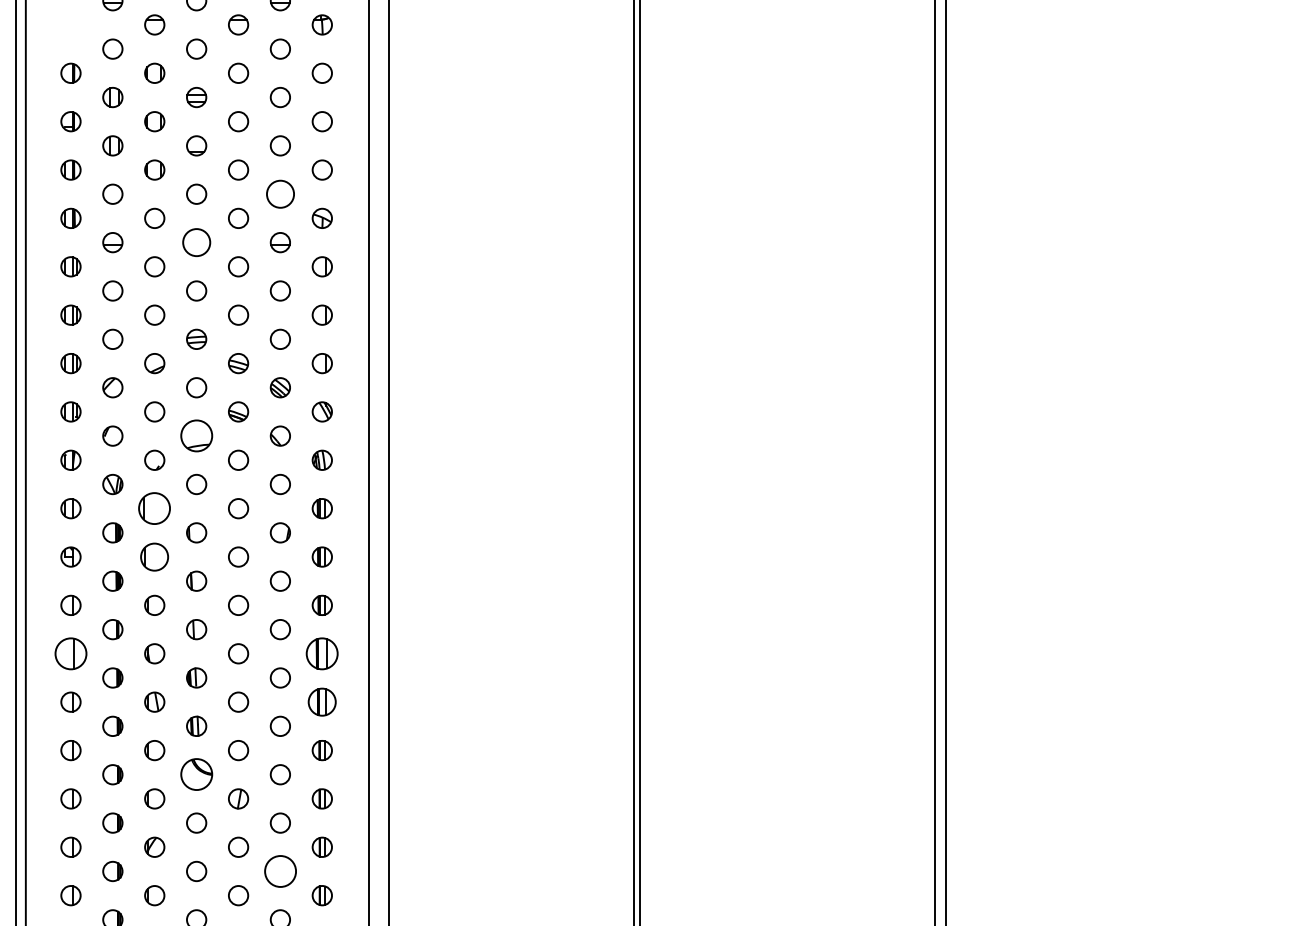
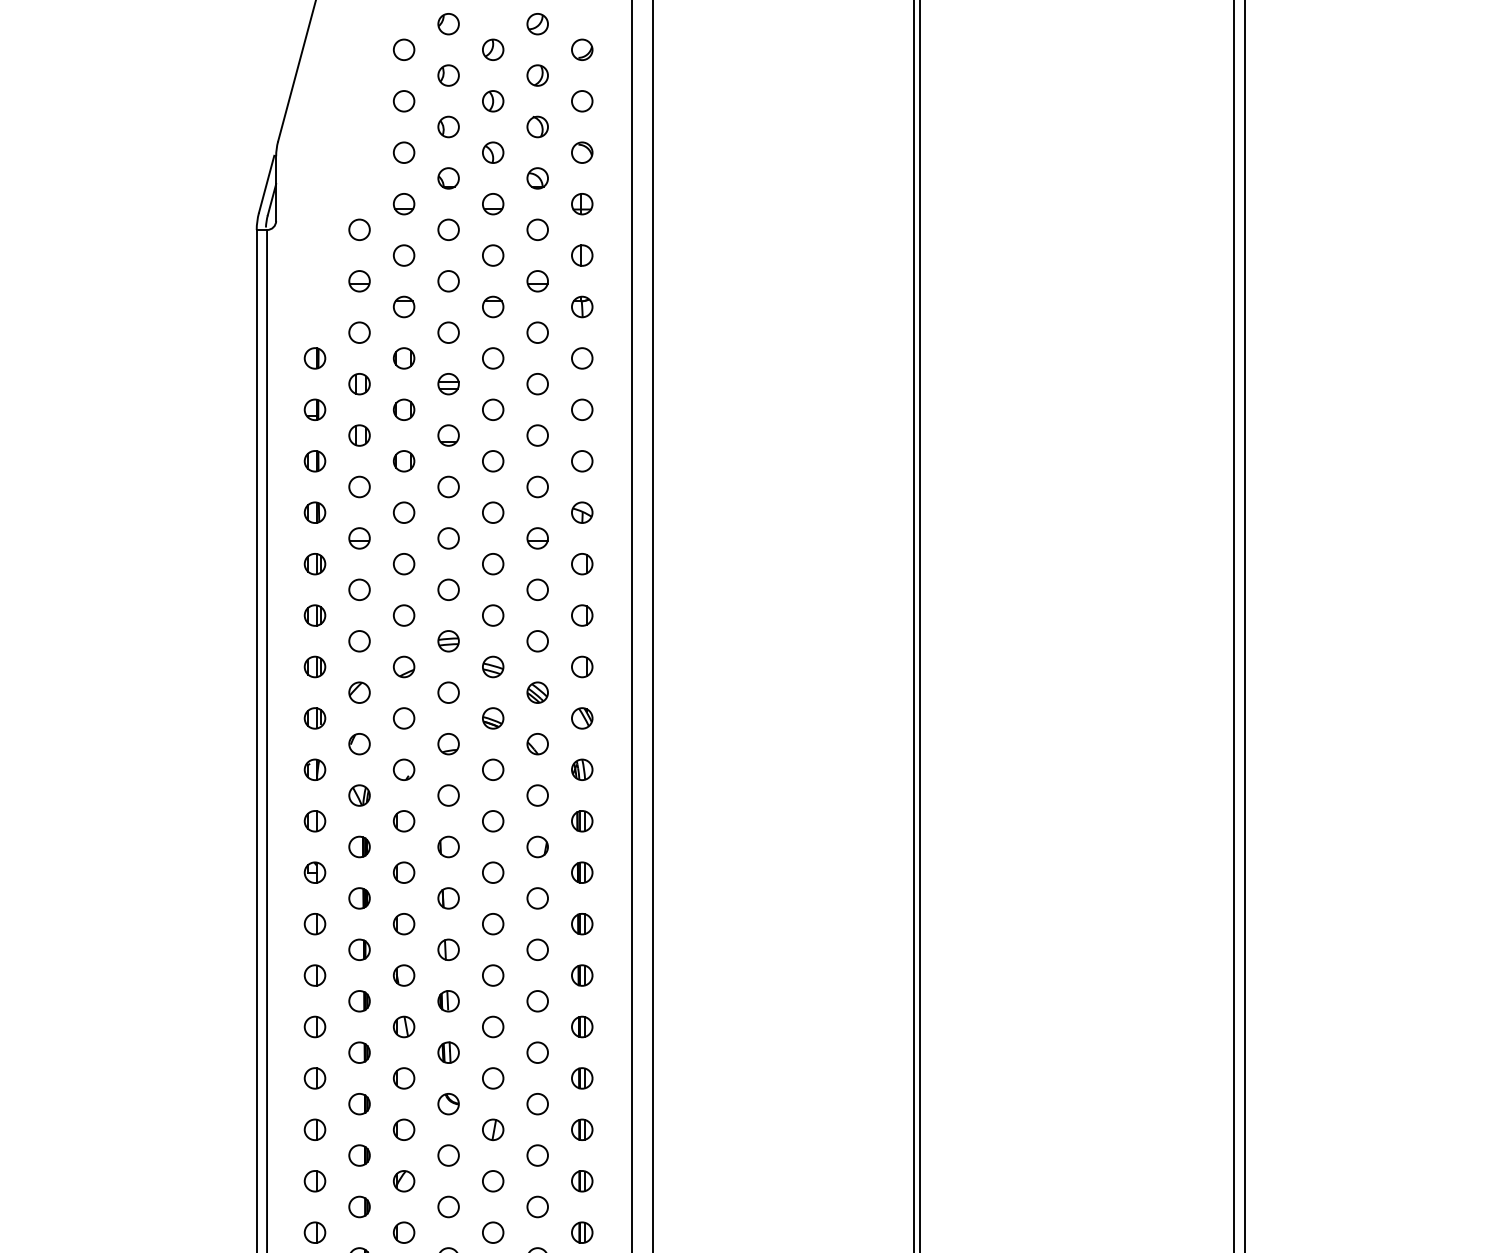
circle: (280, 193) -> (537, 486), size x0.71
circle: (196, 242) -> (448, 538), size x0.71
part: (196, 436) -> (448, 744), size x0.62
part: (155, 508) -> (404, 821), size x0.62
part: (155, 556) -> (404, 872), size x0.71
part: (70, 653) -> (314, 975), size x0.62
part: (322, 653) -> (582, 975), size x0.62
part: (322, 701) -> (582, 1026), size x0.71
part: (196, 775) -> (448, 1104), size x0.62
circle: (280, 871) -> (537, 1206), size x0.62

